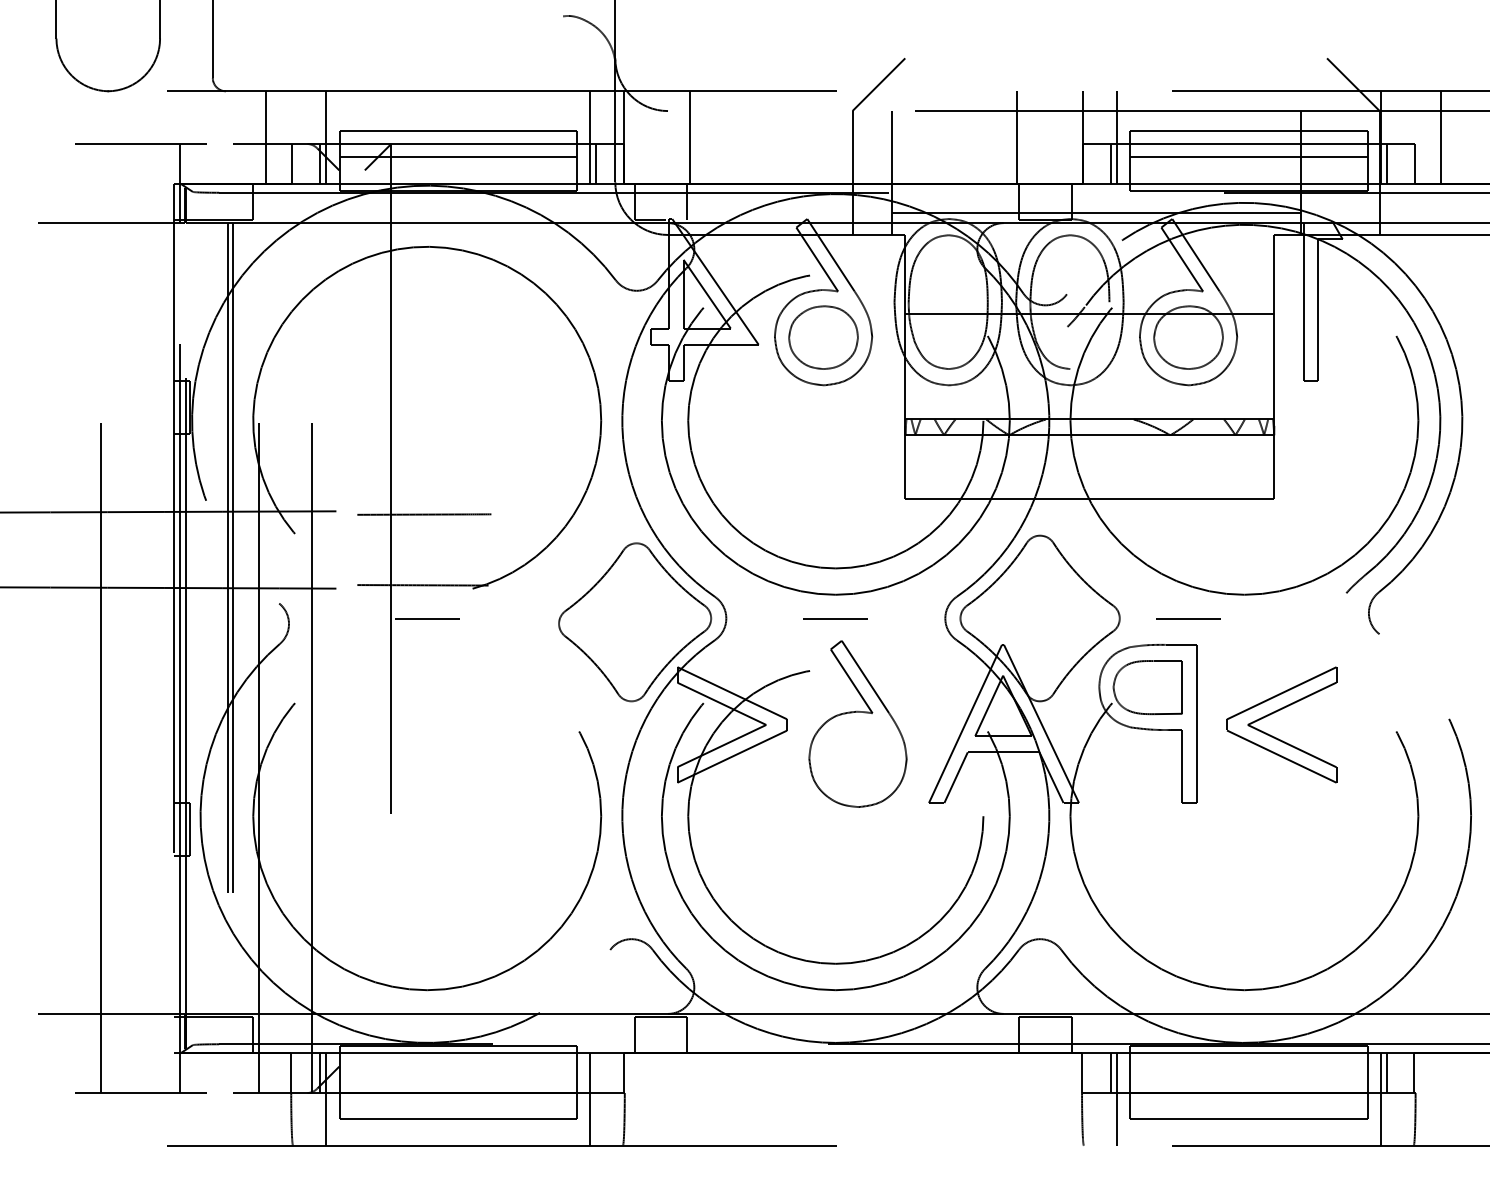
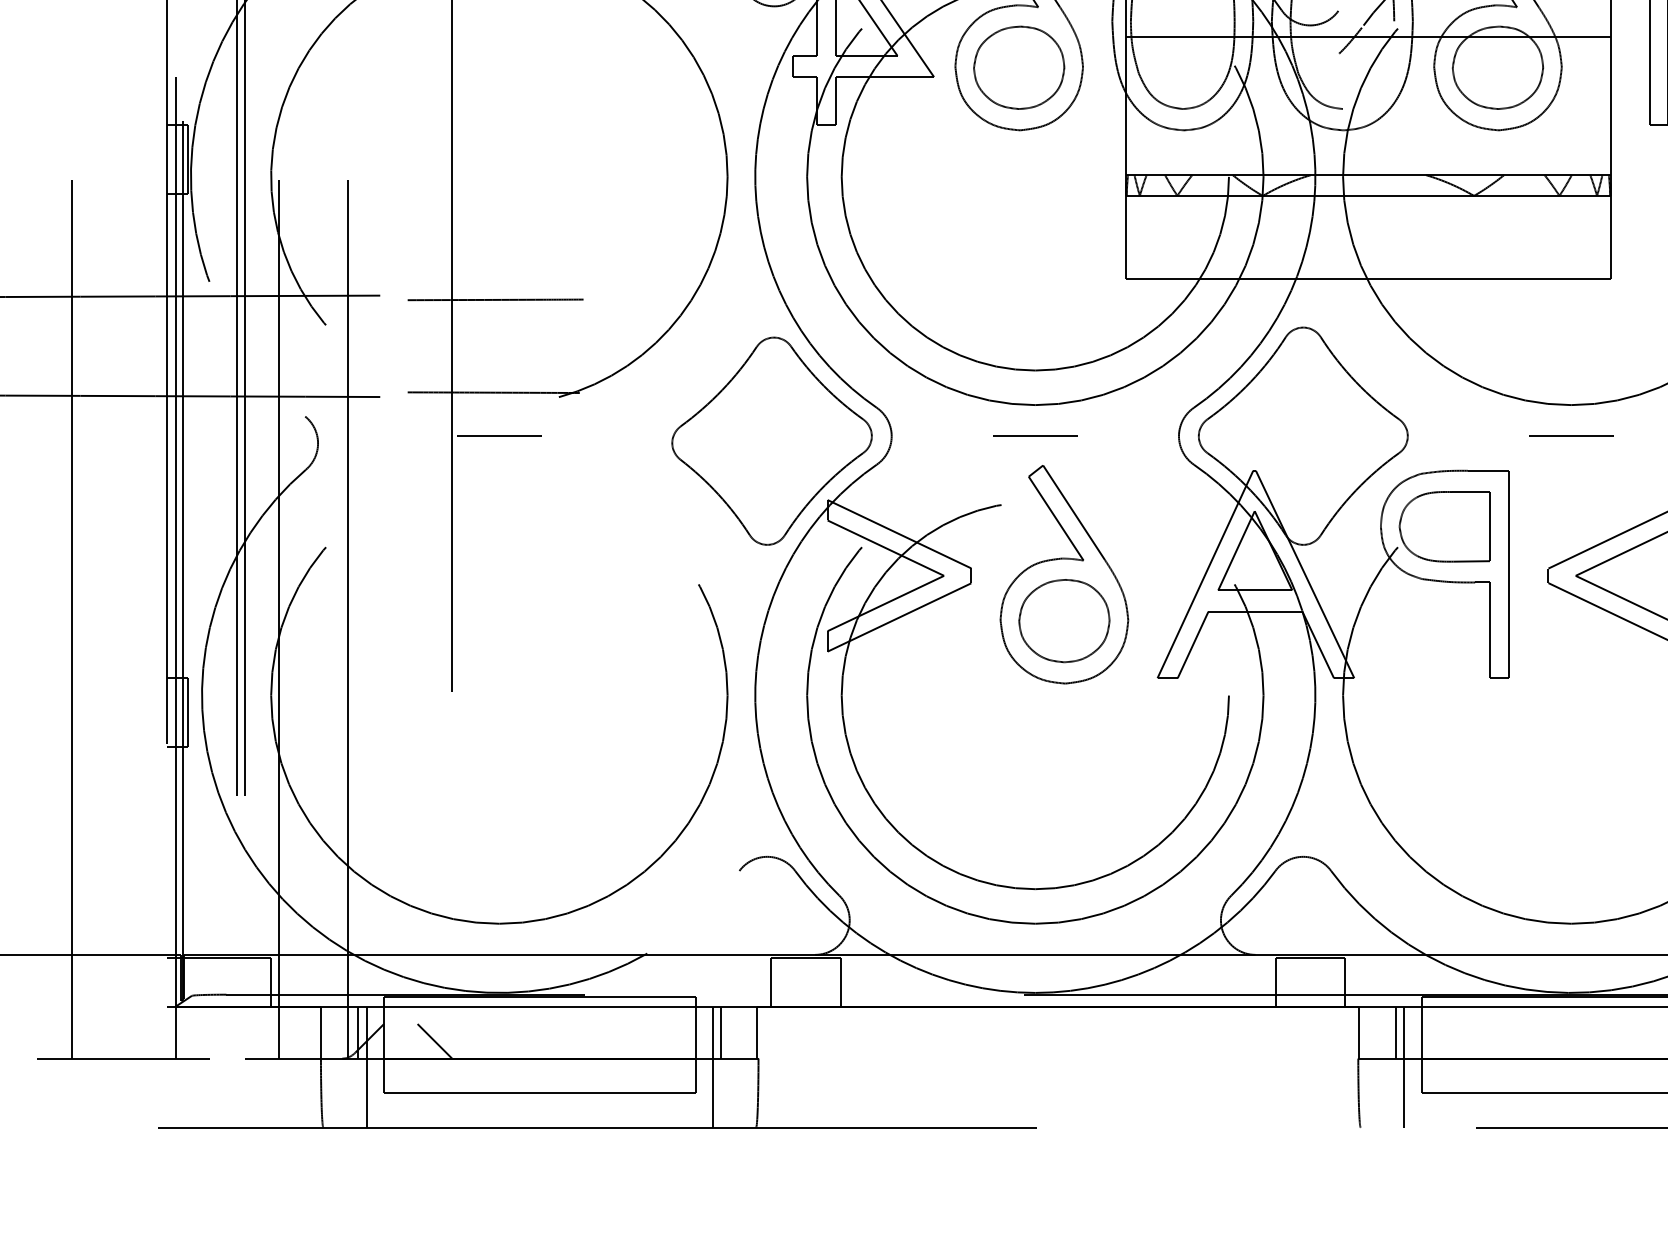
line: (1188, 618) -> (1571, 436), moved
part: (857, 759) -> (1063, 621), added
line: (596, 1073) -> (721, 1033), added
line: (377, 1079) -> (434, 1040), added

